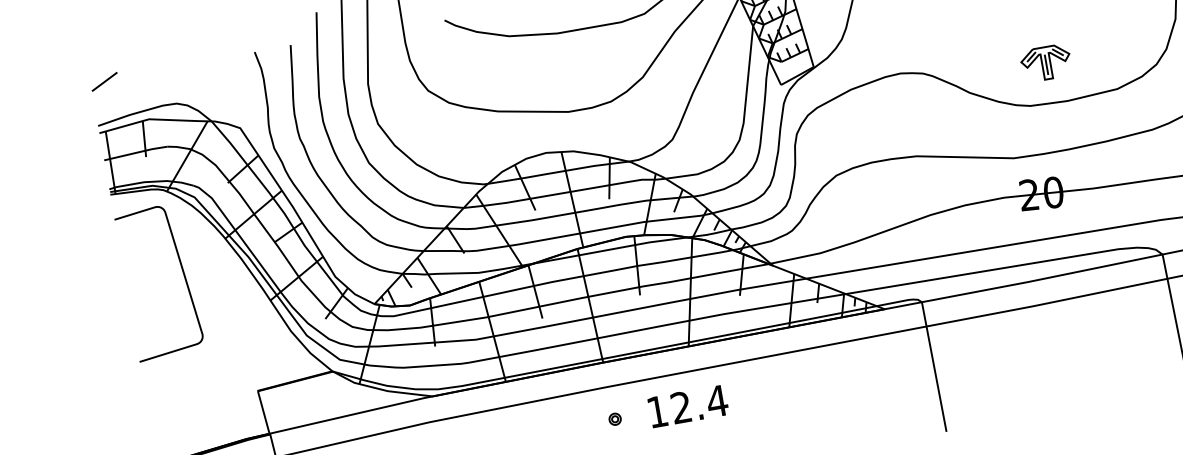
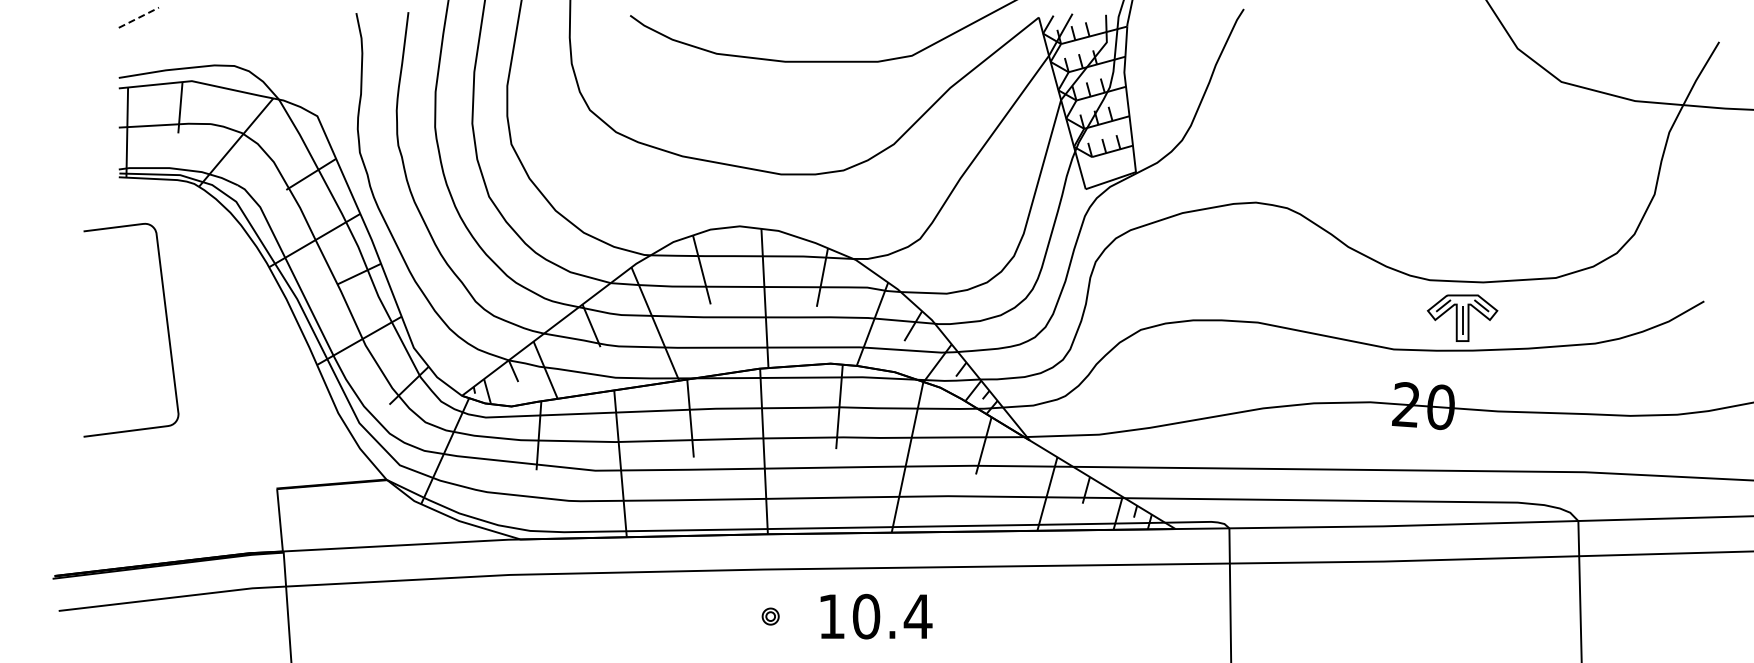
part: (1046, 62) -> (1462, 317), moved
line: (105, 81) -> (139, 17), solid -> dashed
curve: (183, 274) -> (166, 325), moved
text: (681, 407) -> (866, 616), 12.4 -> 10.4

